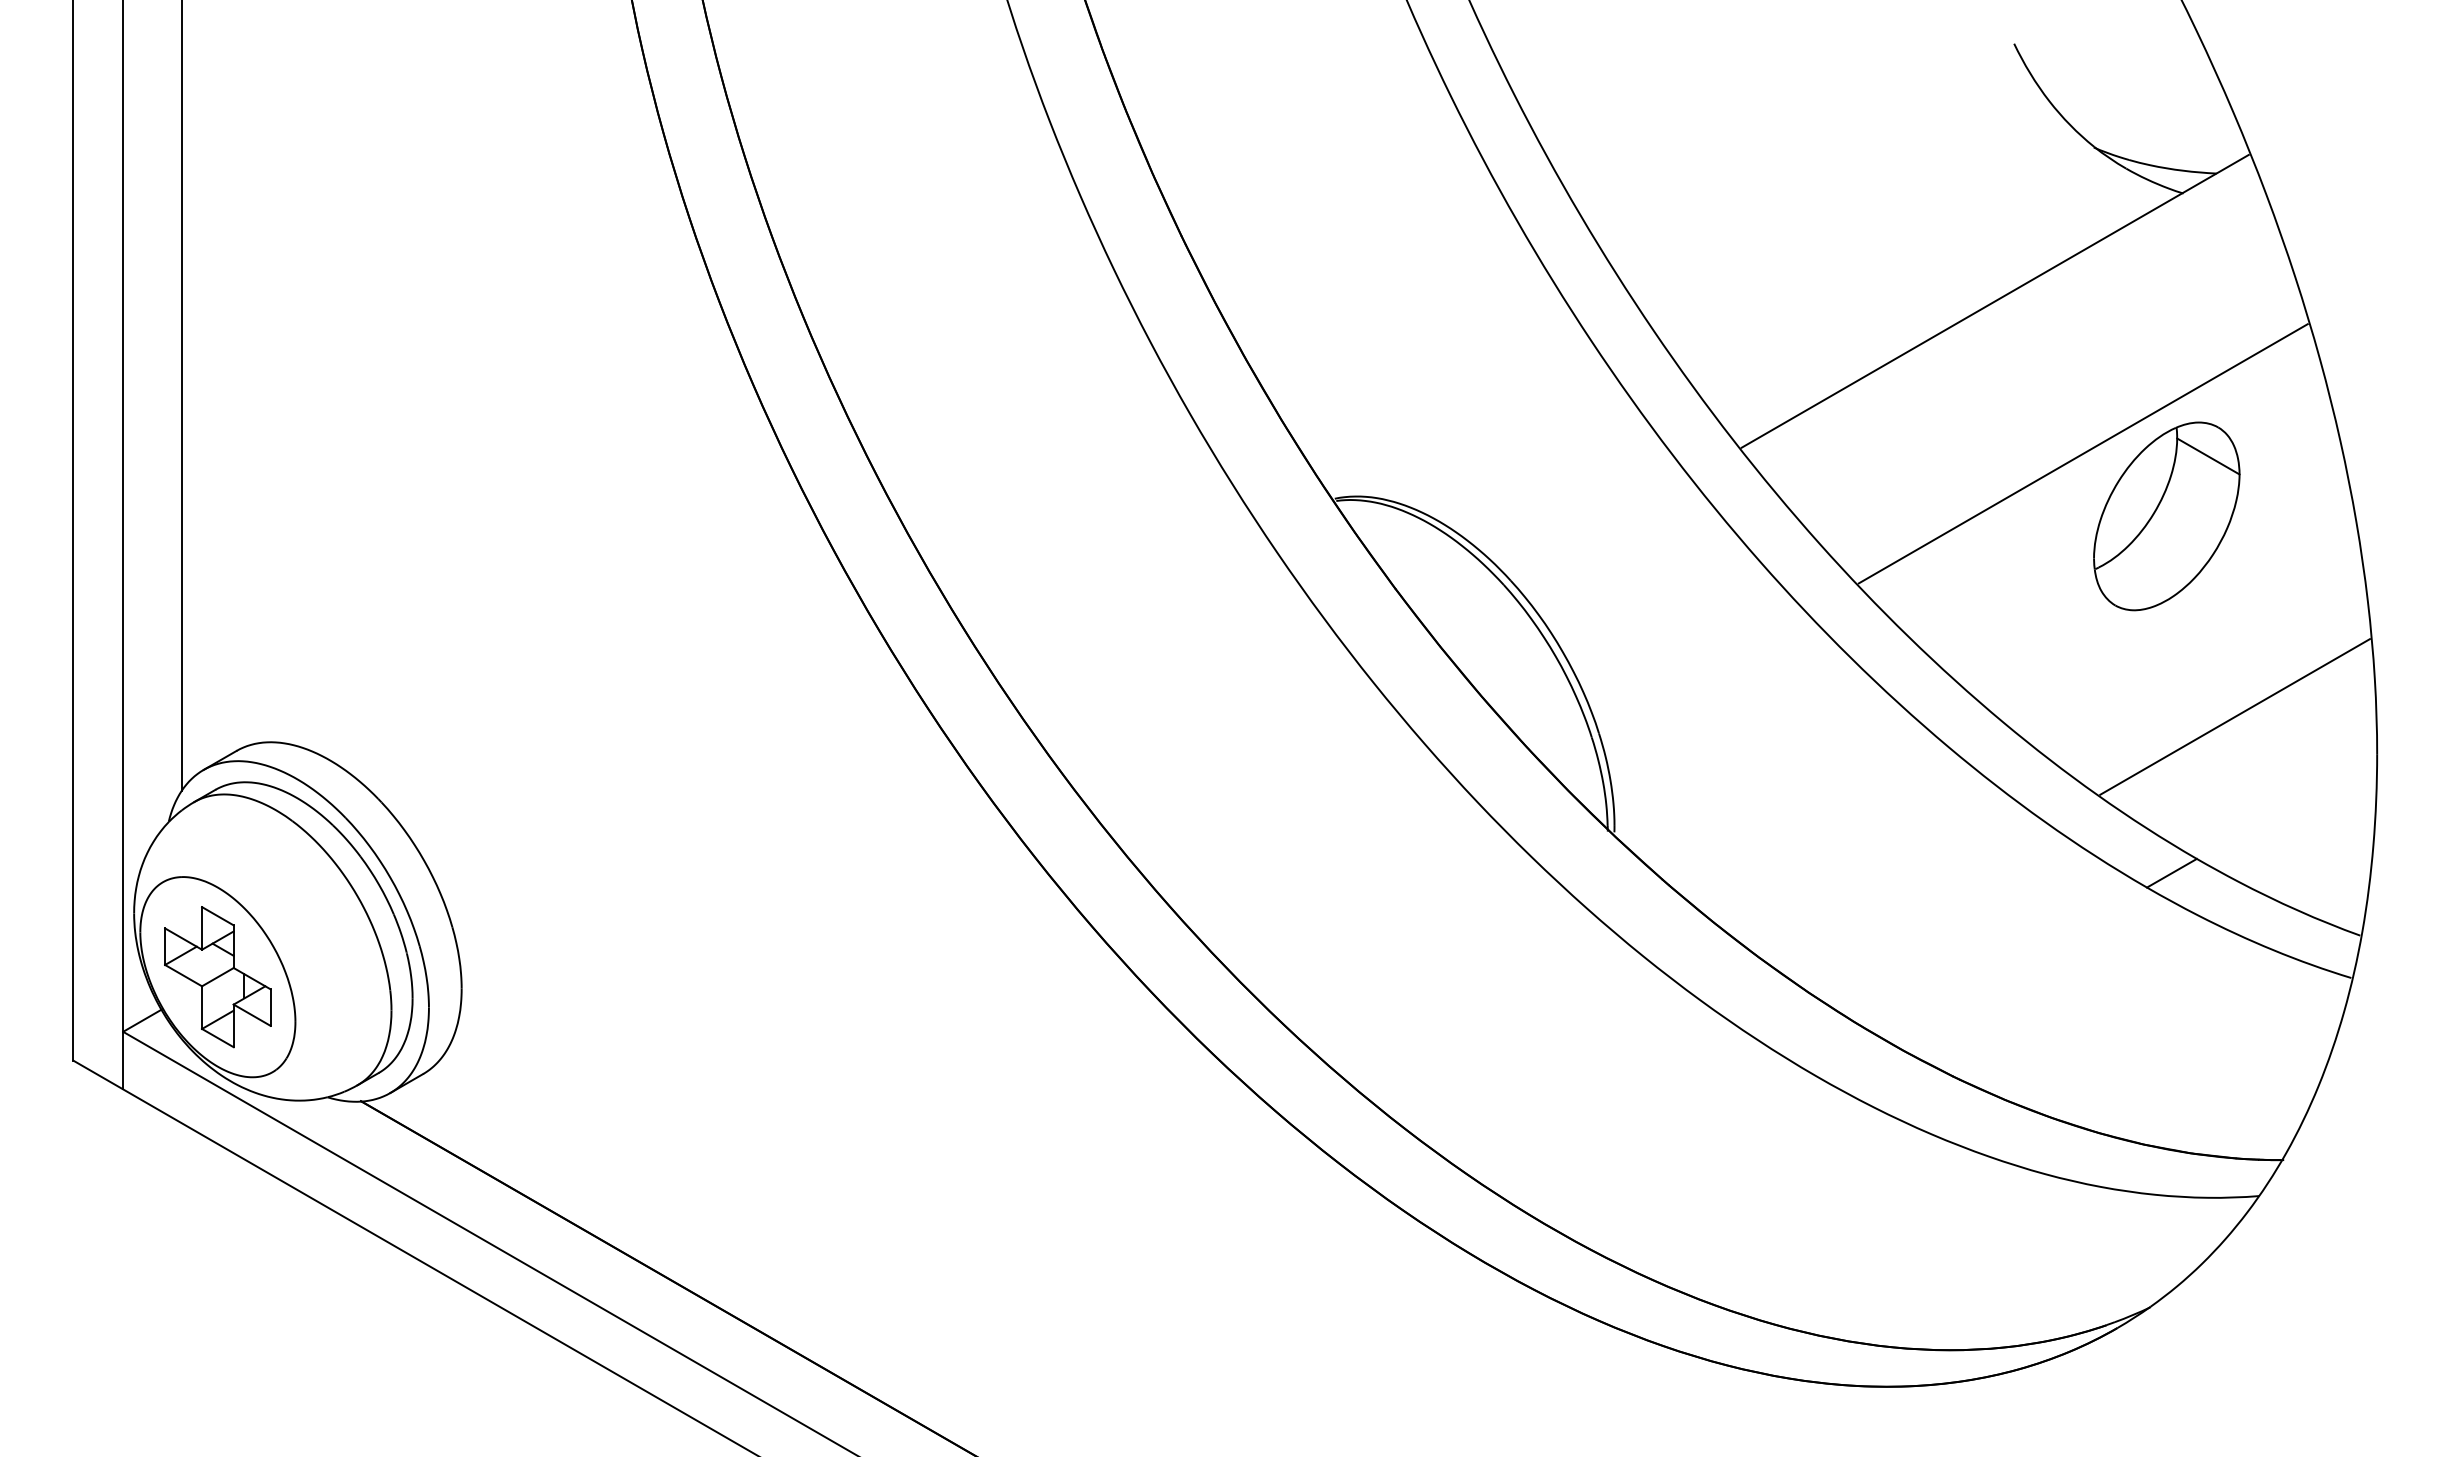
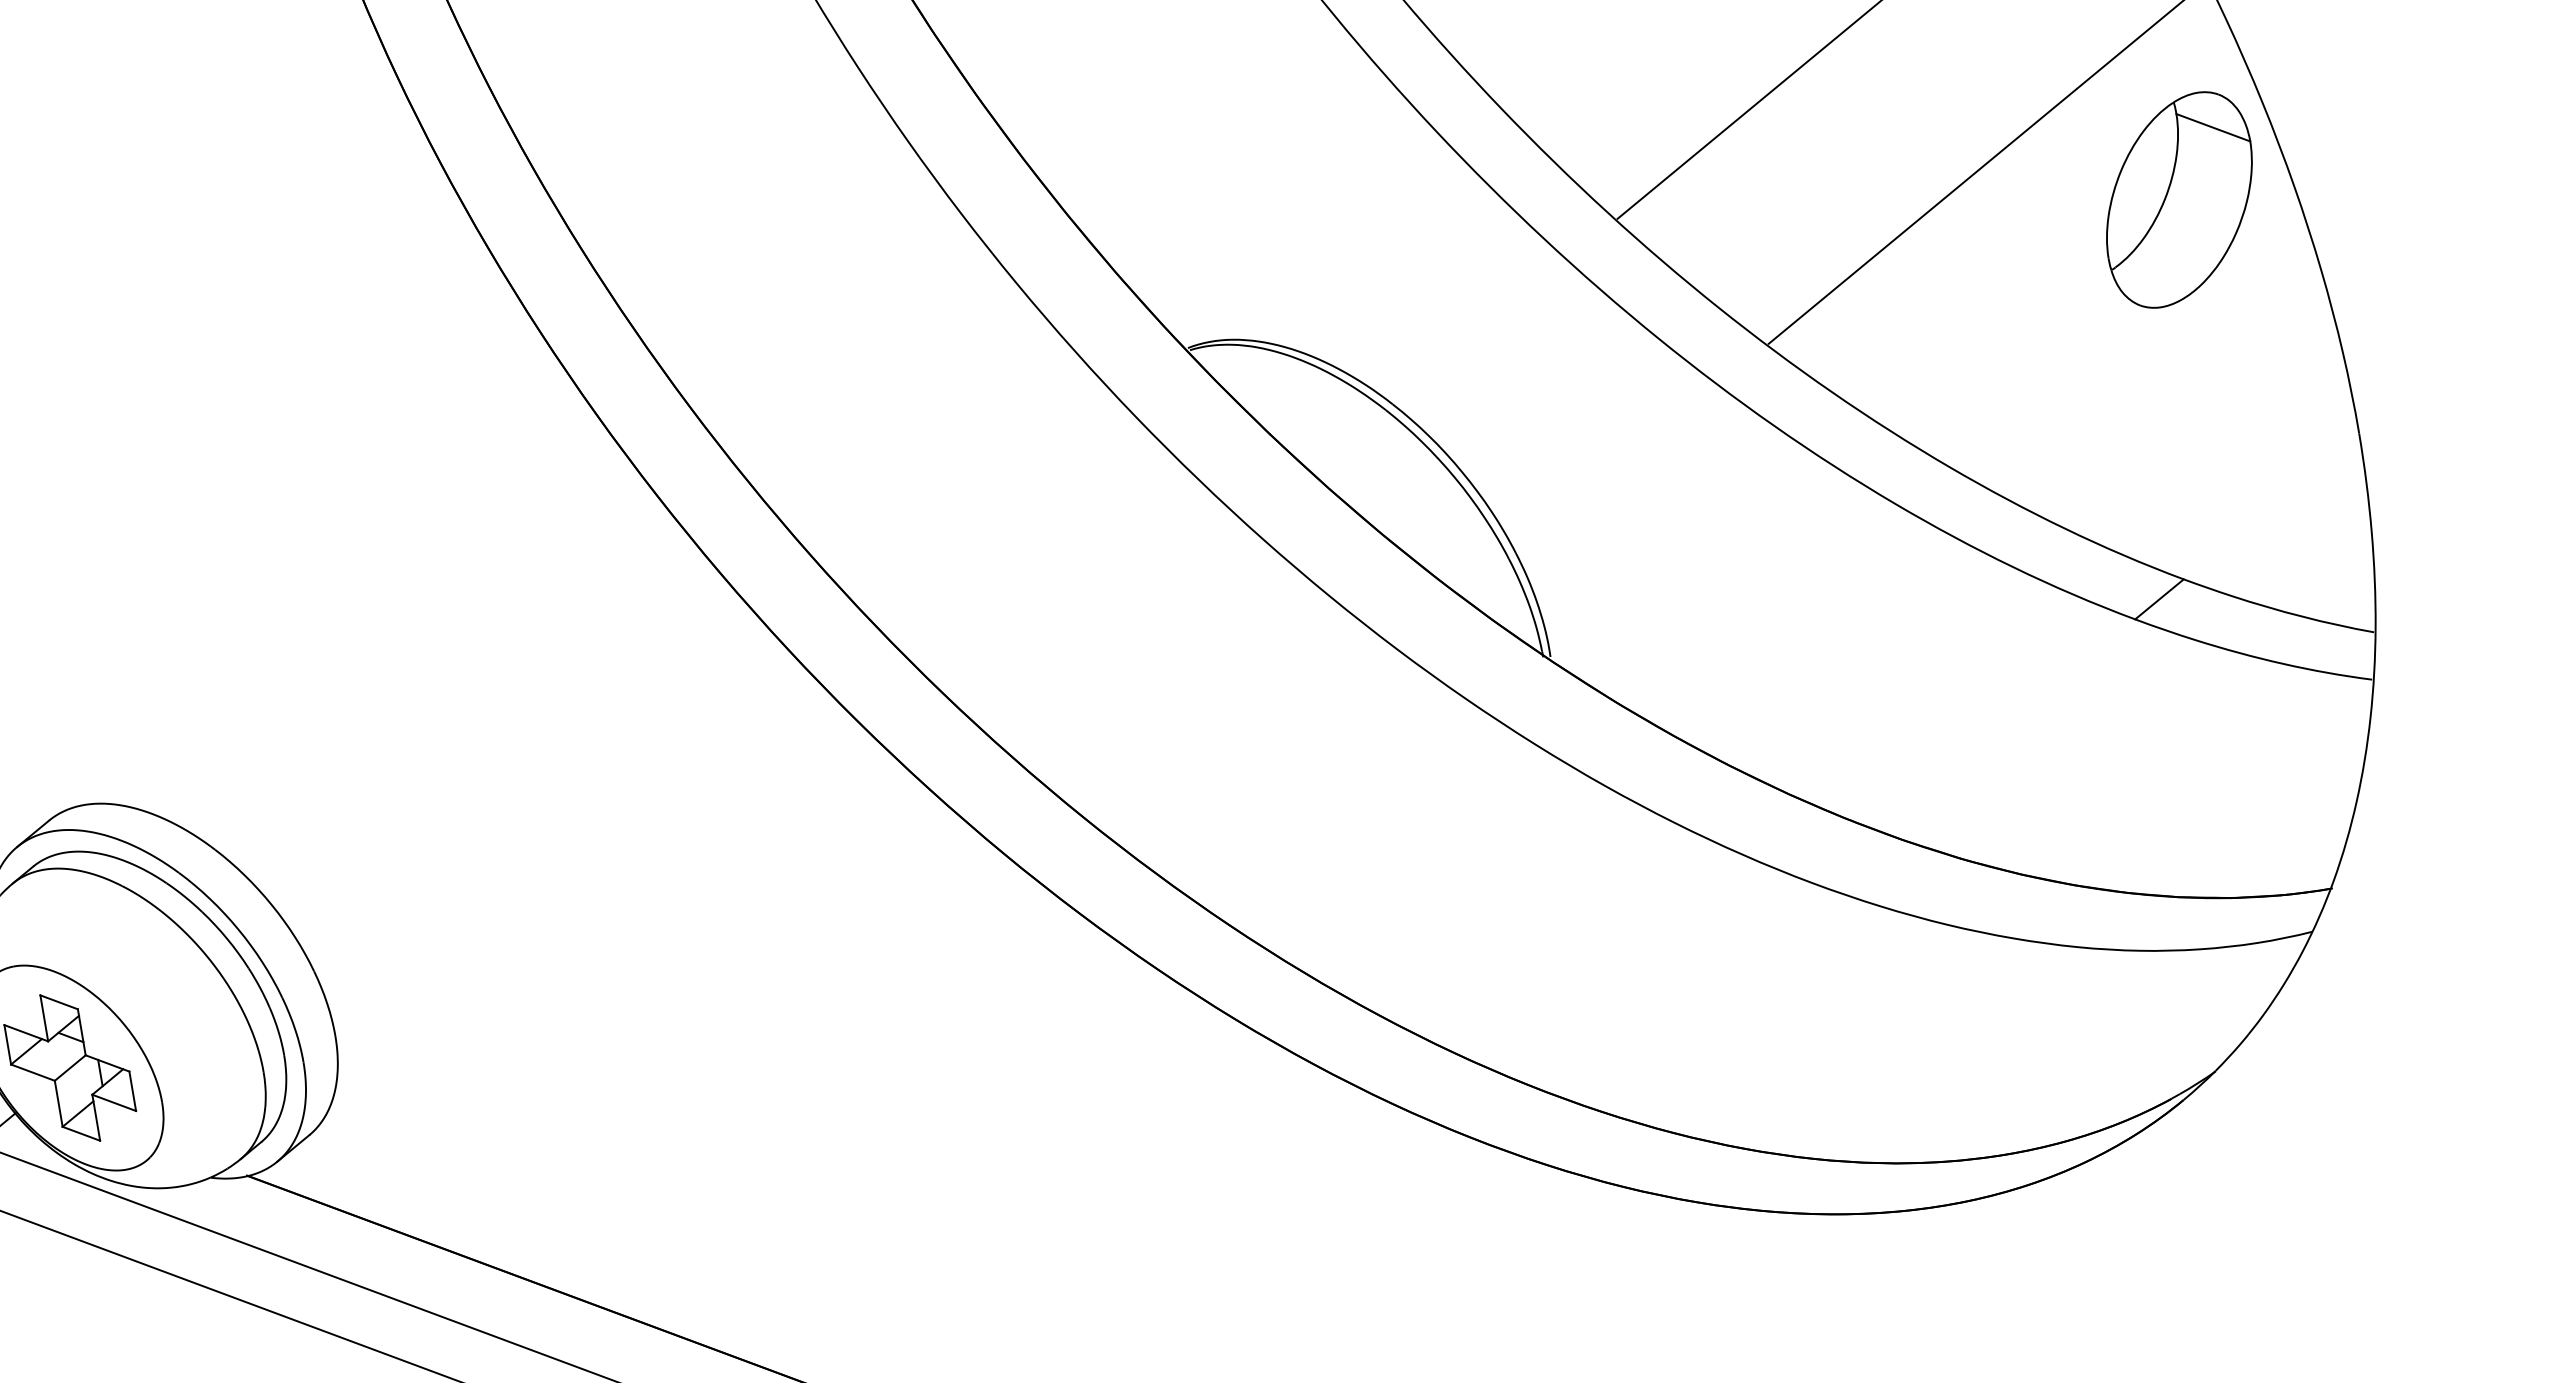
part: (2166, 516) -> (2179, 200), moved
line: (2235, 716) -> (2199, 418), removed

